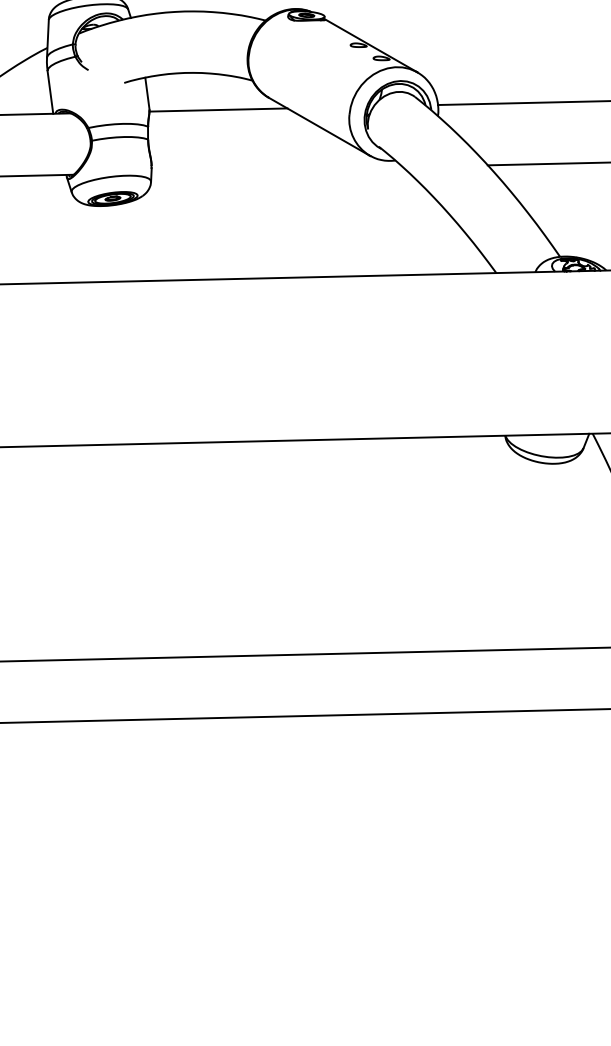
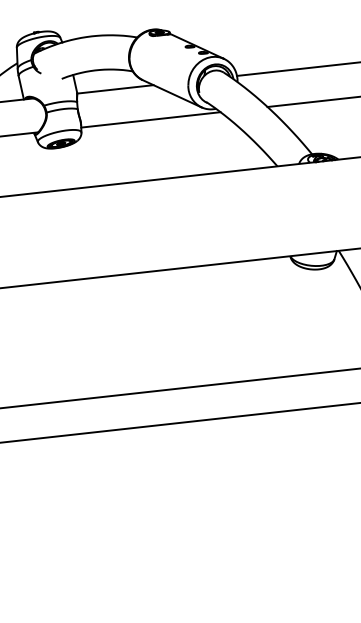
line: (276, 169) -> (150, 119), added

